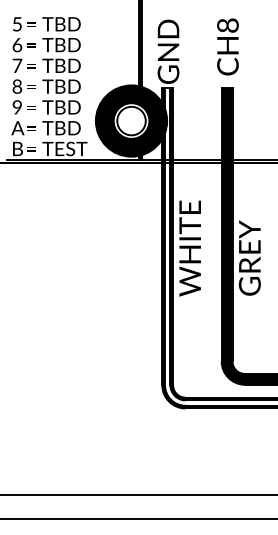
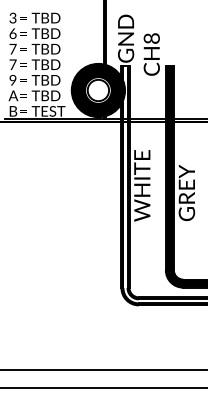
text: (16, 24) -> (12, 18), 5 -> 3
text: (227, 46) -> (151, 54), moved
text: (17, 86) -> (13, 64), 8 -> 7

